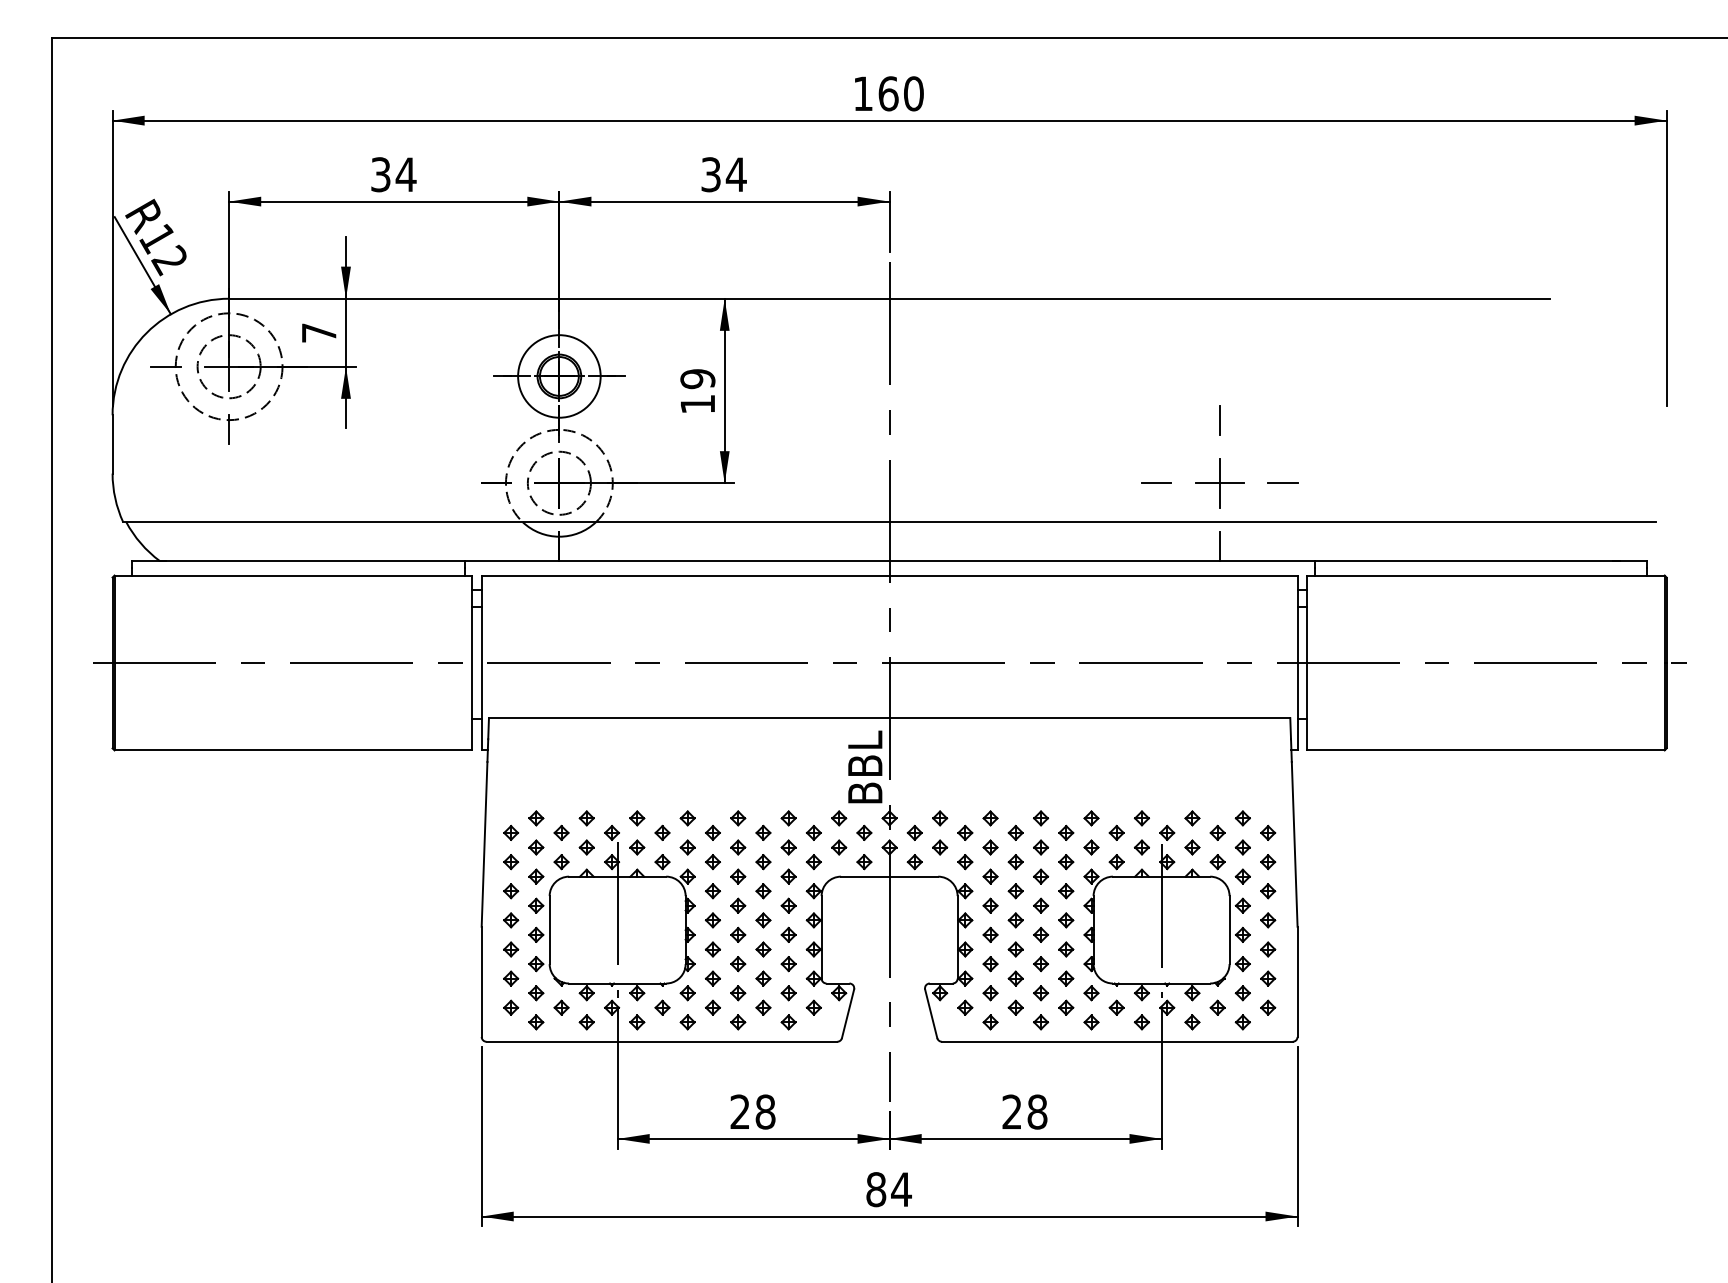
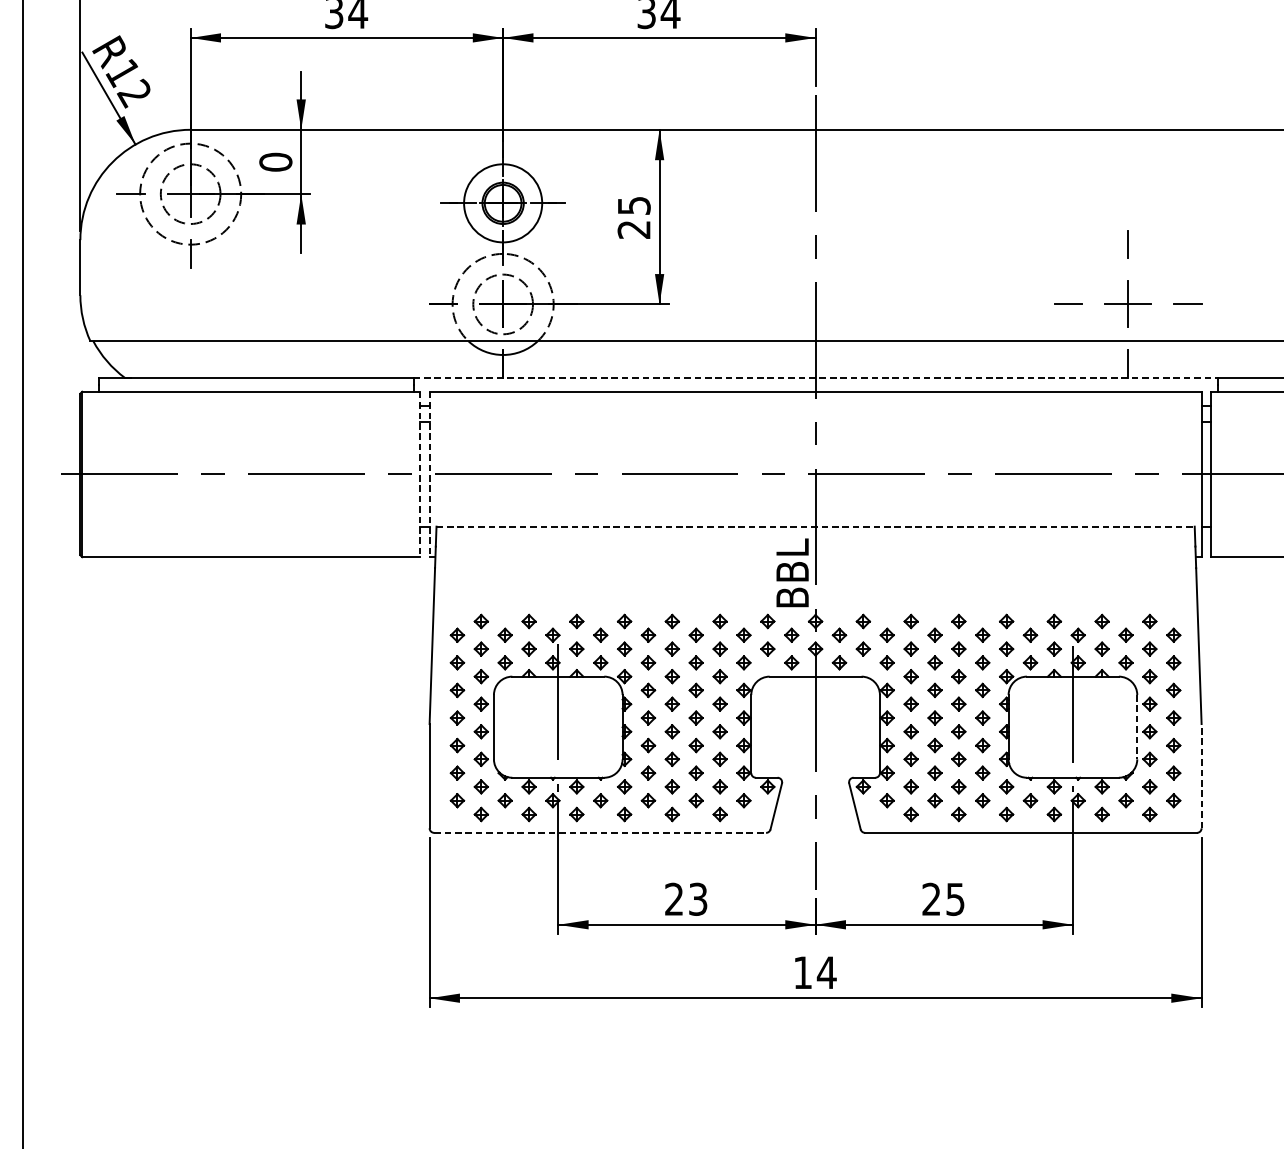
text: (318, 332) -> (275, 161), 7 -> 0
text: (697, 391) -> (633, 217), 19 -> 25
line: (889, 561) -> (815, 378), solid -> dashed
line: (471, 663) -> (419, 474), solid -> dashed
line: (481, 663) -> (429, 474), solid -> dashed
line: (889, 718) -> (815, 526), solid -> dashed
line: (1229, 930) -> (1137, 727), solid -> dashed
line: (1297, 981) -> (1201, 775), solid -> dashed
line: (662, 1041) -> (600, 832), solid -> dashed
text: (765, 1111) -> (698, 898), 28 -> 23
text: (1037, 1111) -> (955, 898), 28 -> 25
text: (876, 1189) -> (803, 972), 84 -> 14

